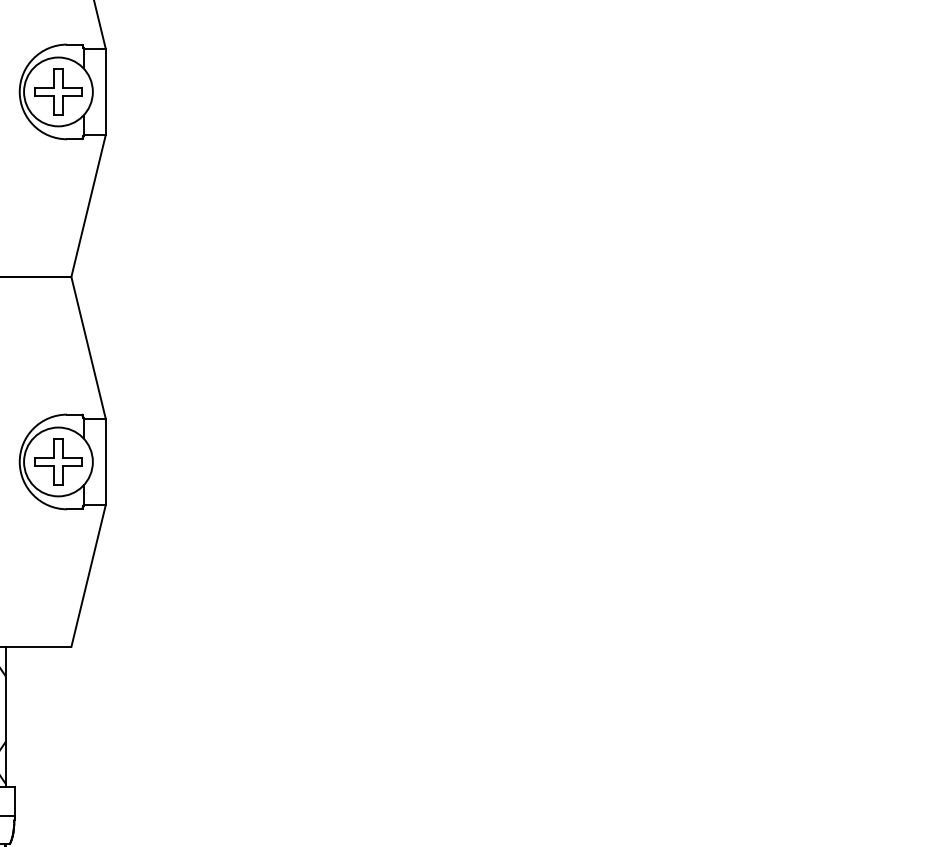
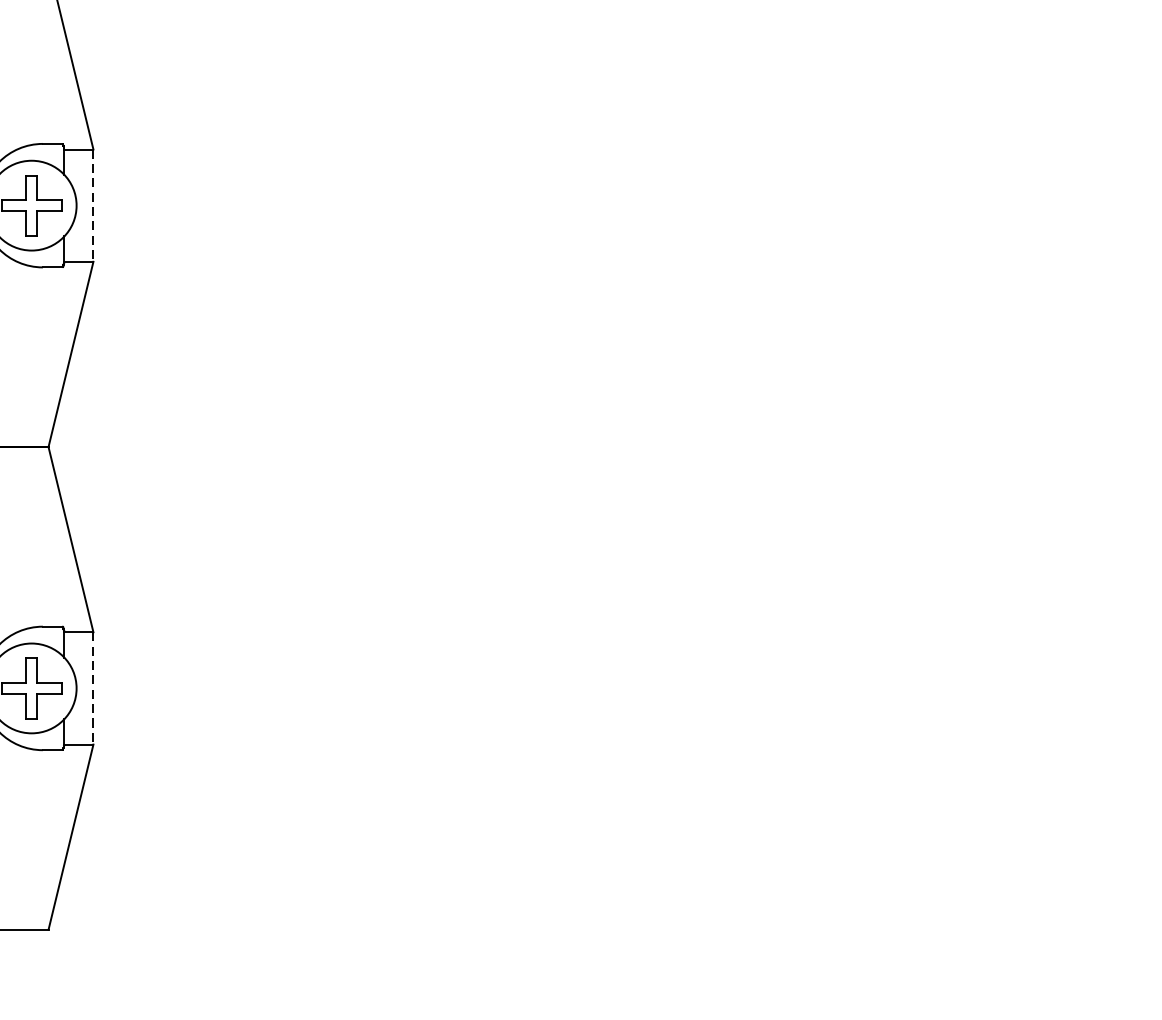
line: (105, 92) -> (93, 206), solid -> dashed
line: (105, 462) -> (93, 689), solid -> dashed

